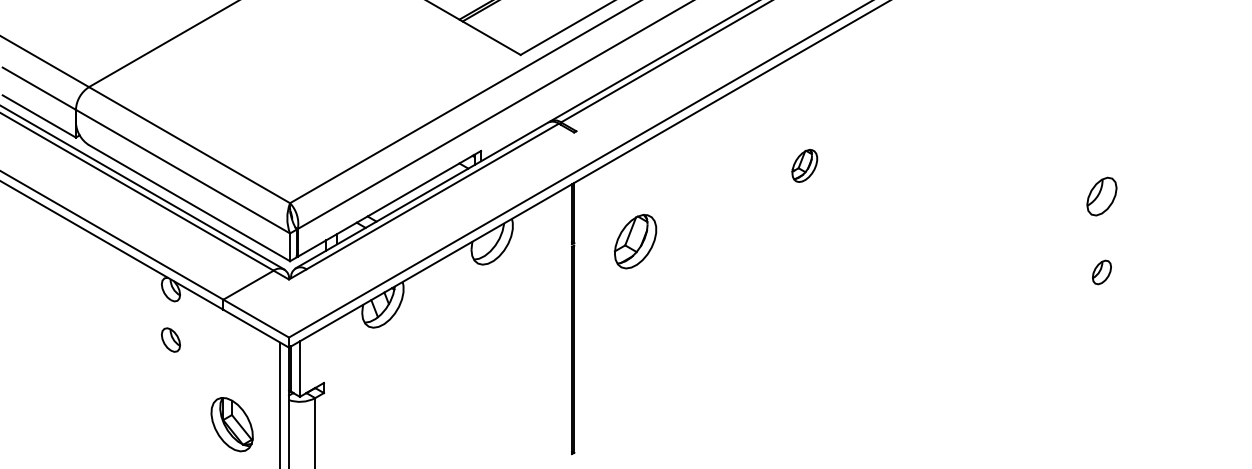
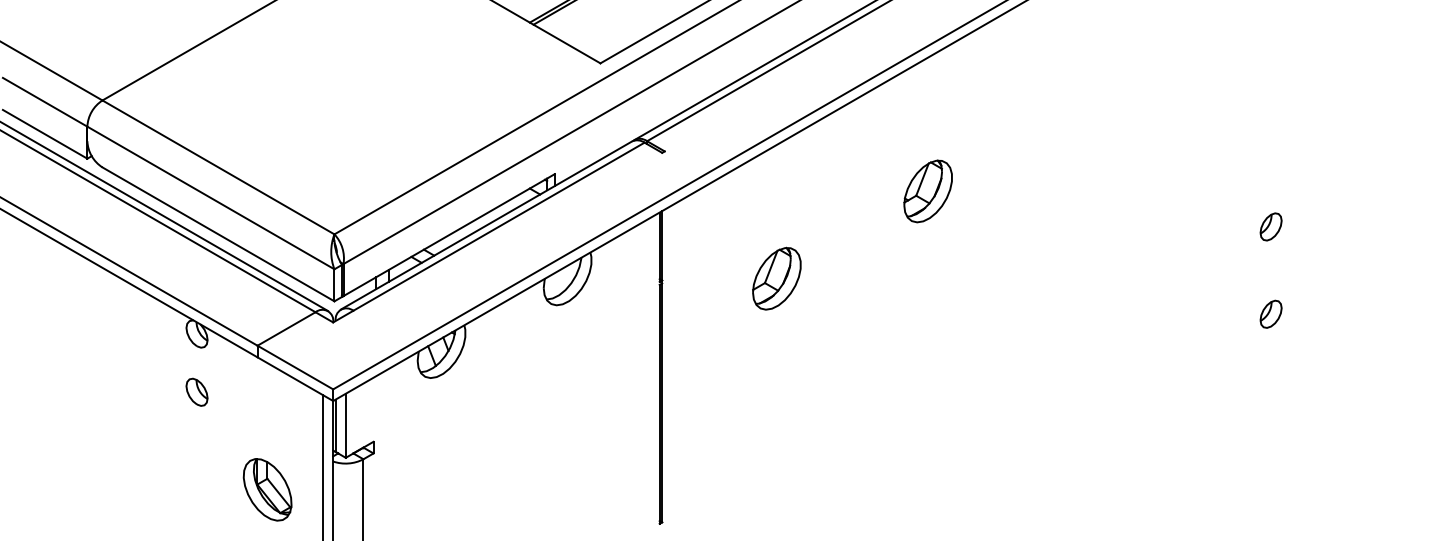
part: (804, 165) -> (927, 190), size x1.67
part: (1101, 196) -> (1270, 226), size x0.62
part: (635, 241) -> (776, 278), moved

